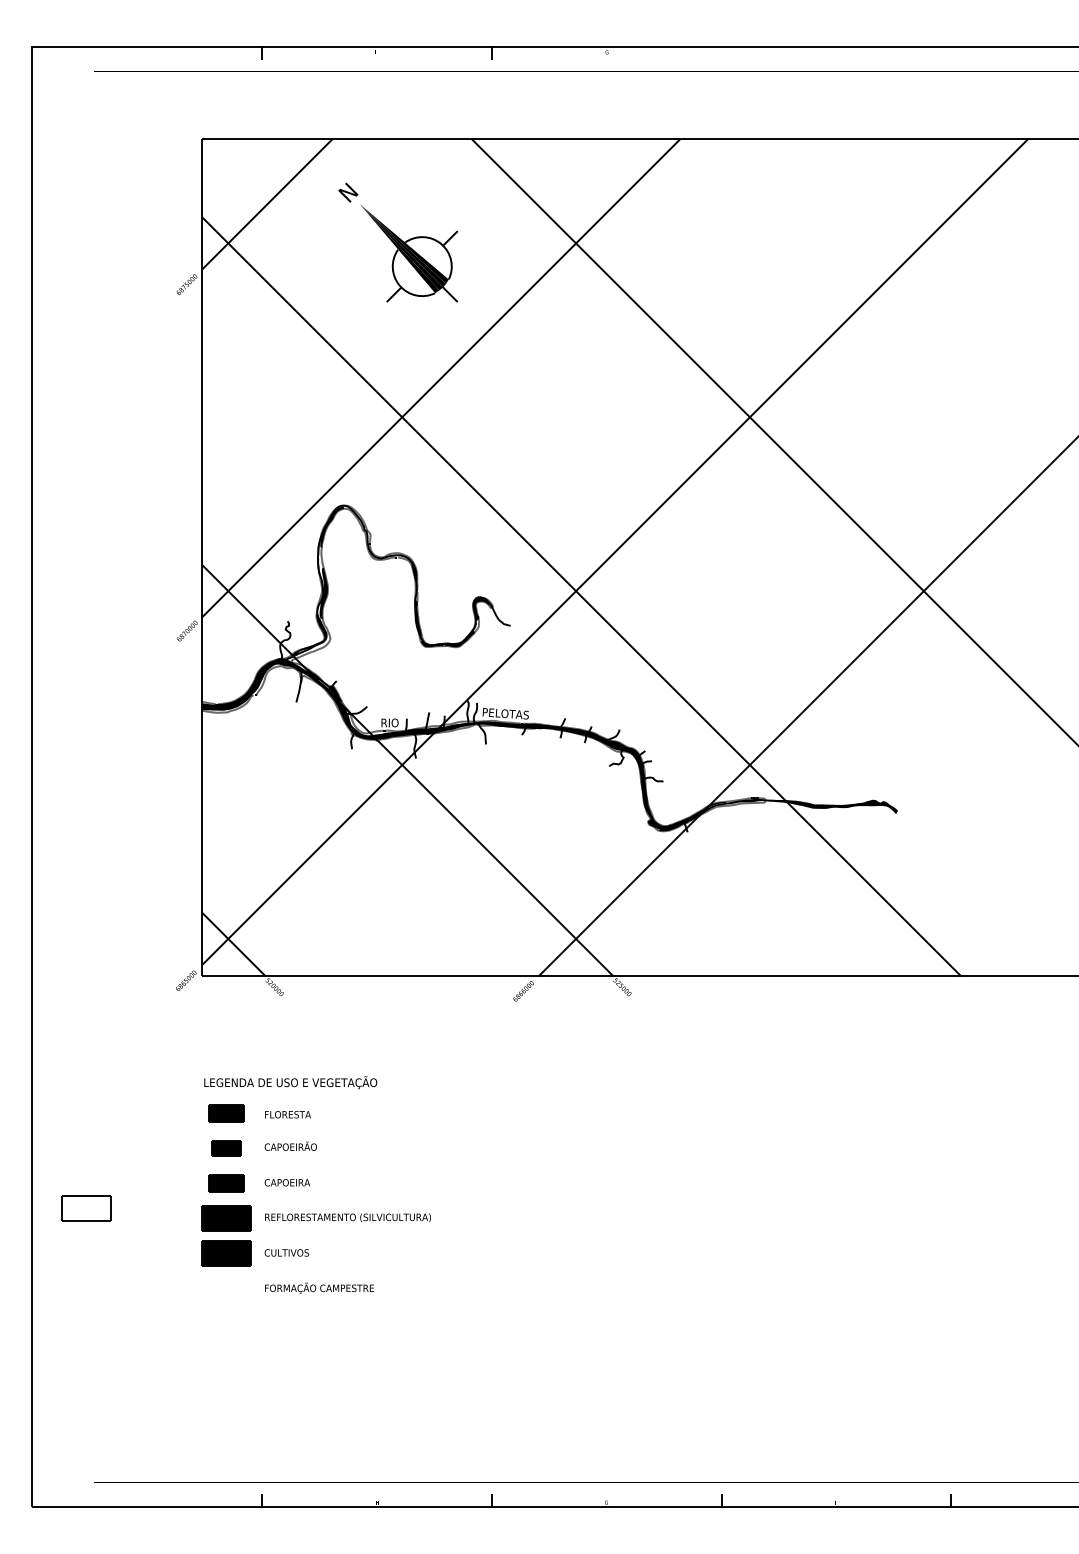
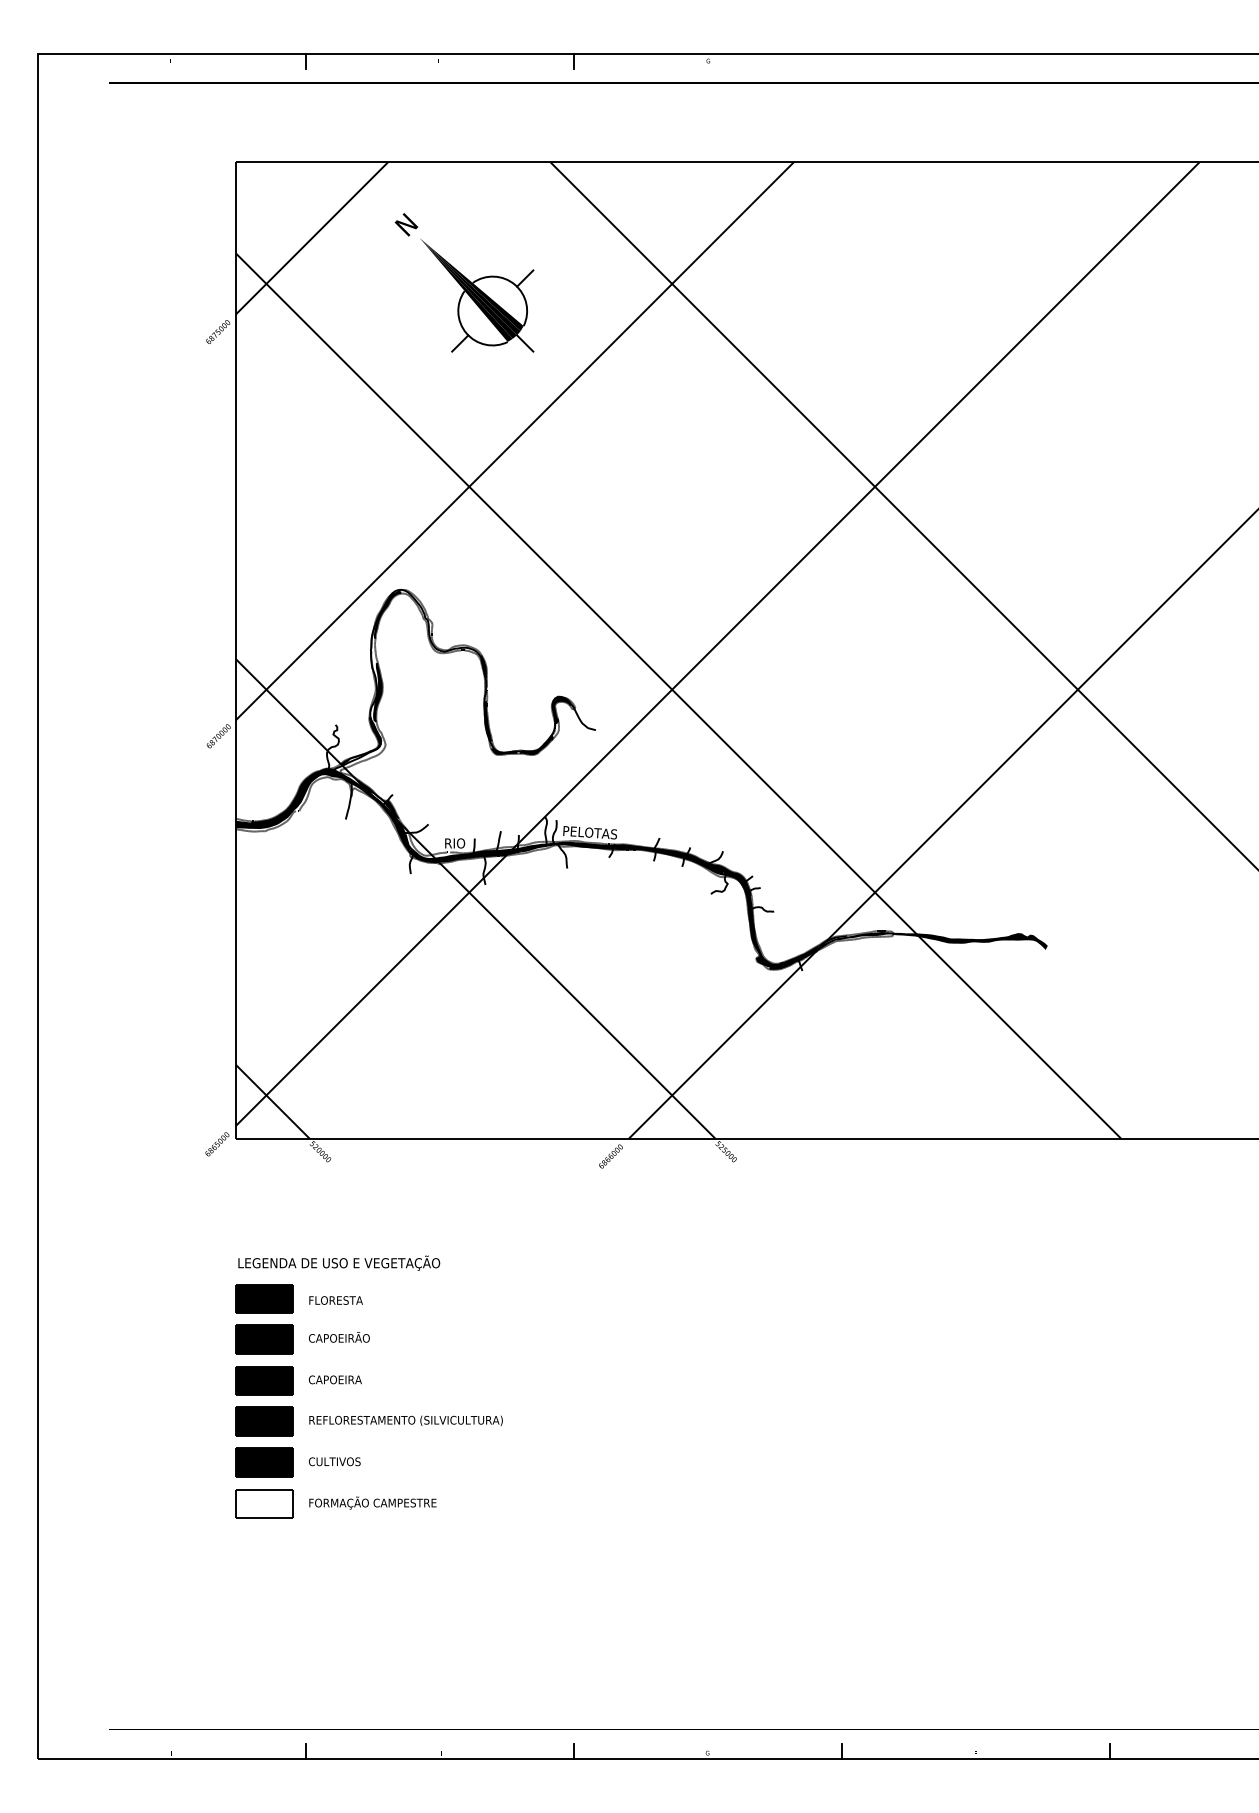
part: (226, 1112) -> (264, 1298), size x1.43
part: (226, 1148) -> (264, 1339), size x1.67
part: (226, 1183) -> (264, 1380), size x1.43
part: (86, 1208) -> (264, 1503), moved

